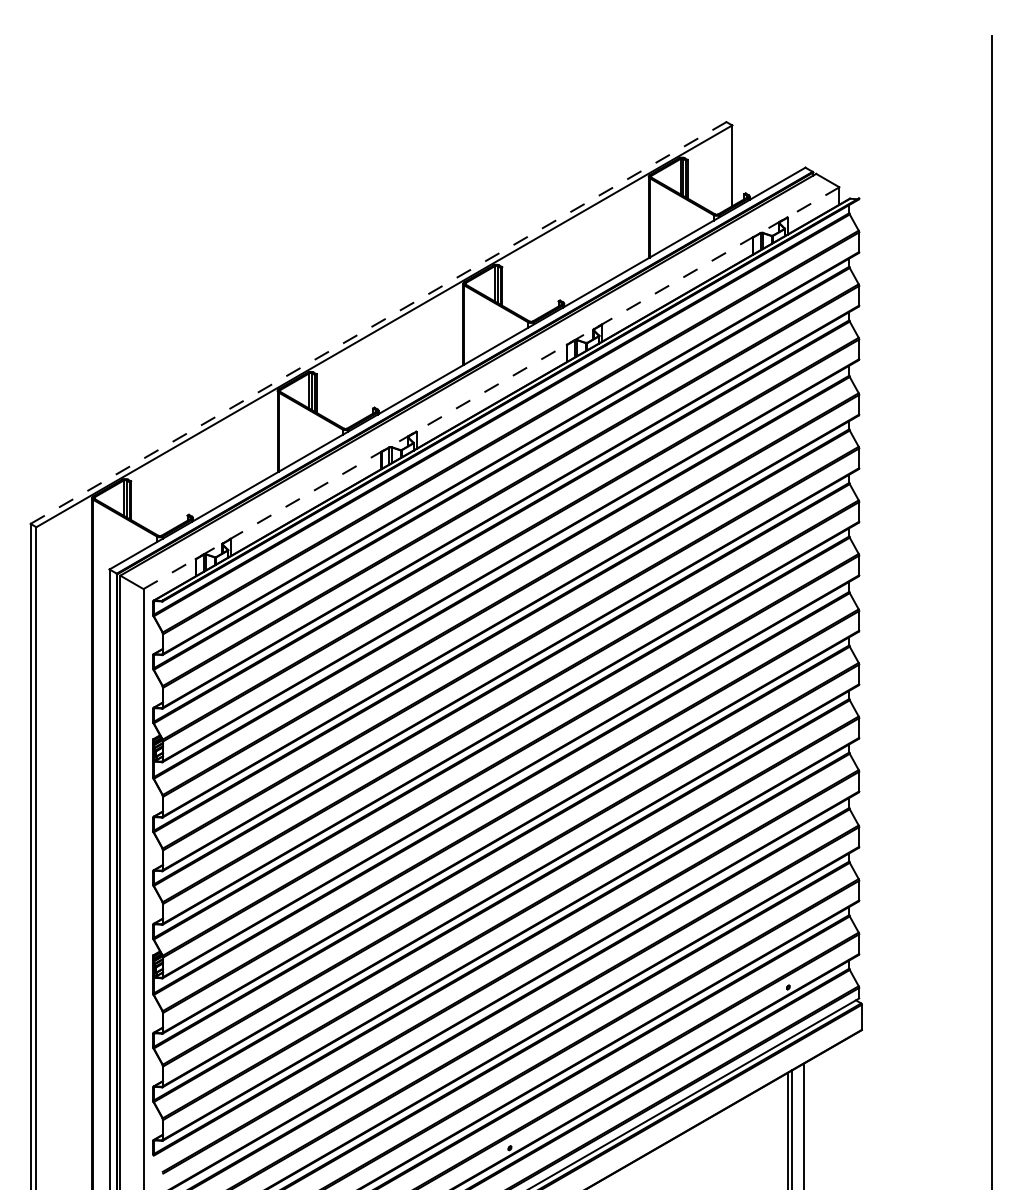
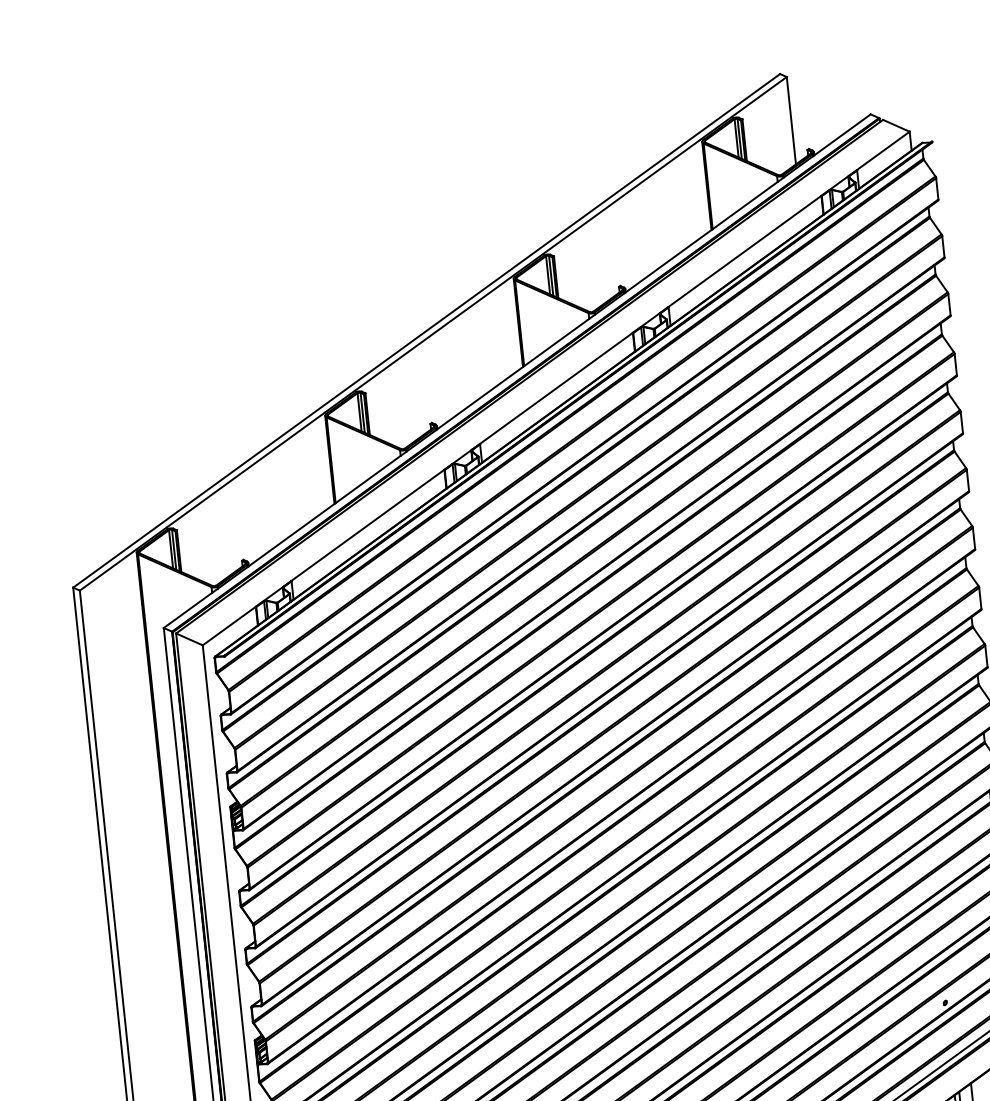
line: (378, 322) -> (426, 330), dashed -> solid
line: (491, 388) -> (556, 388), dashed -> solid

